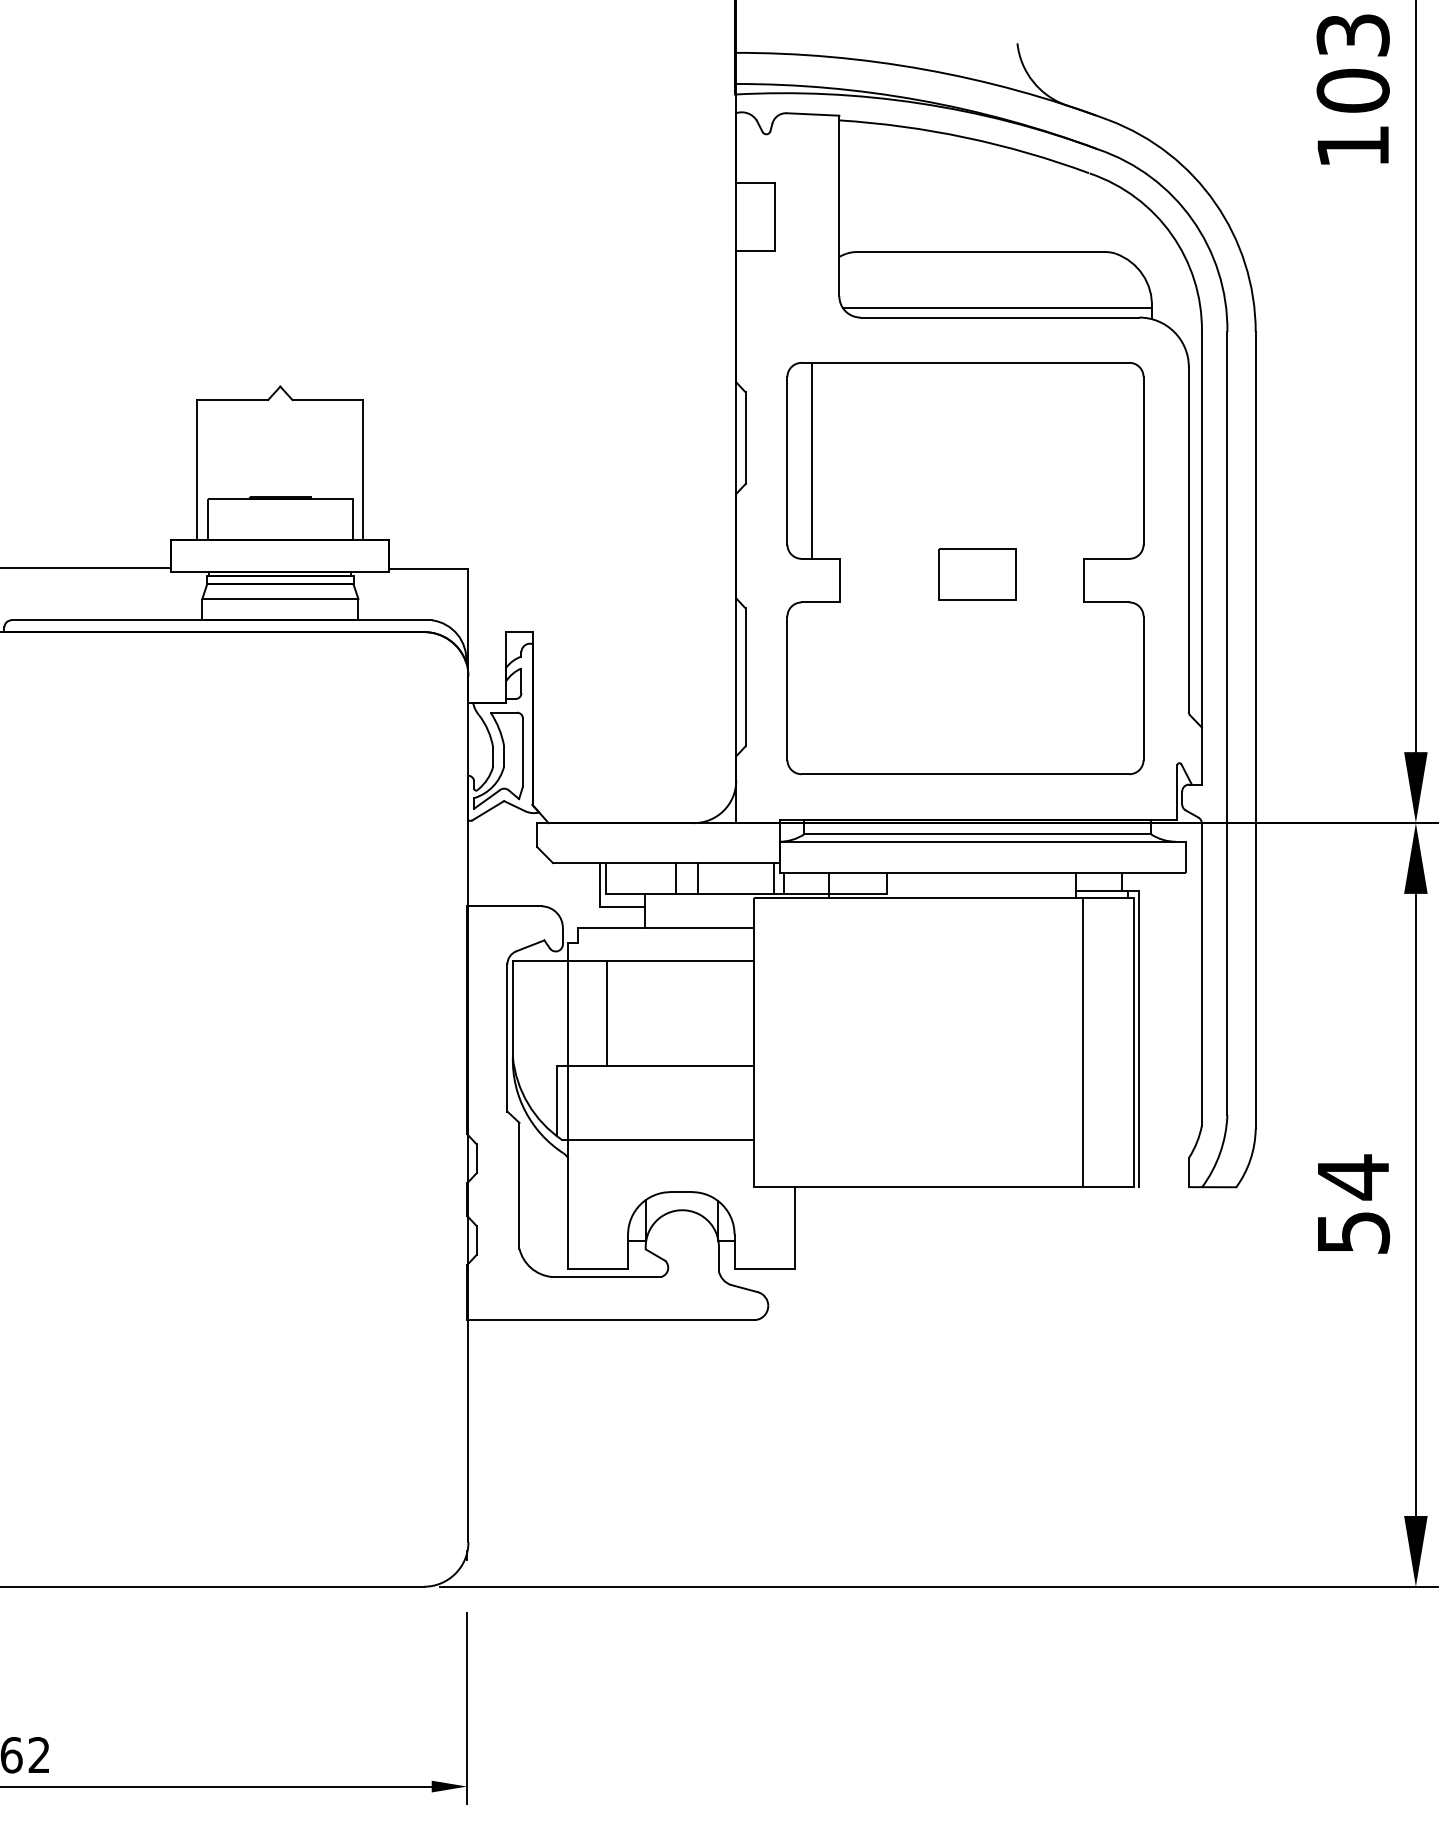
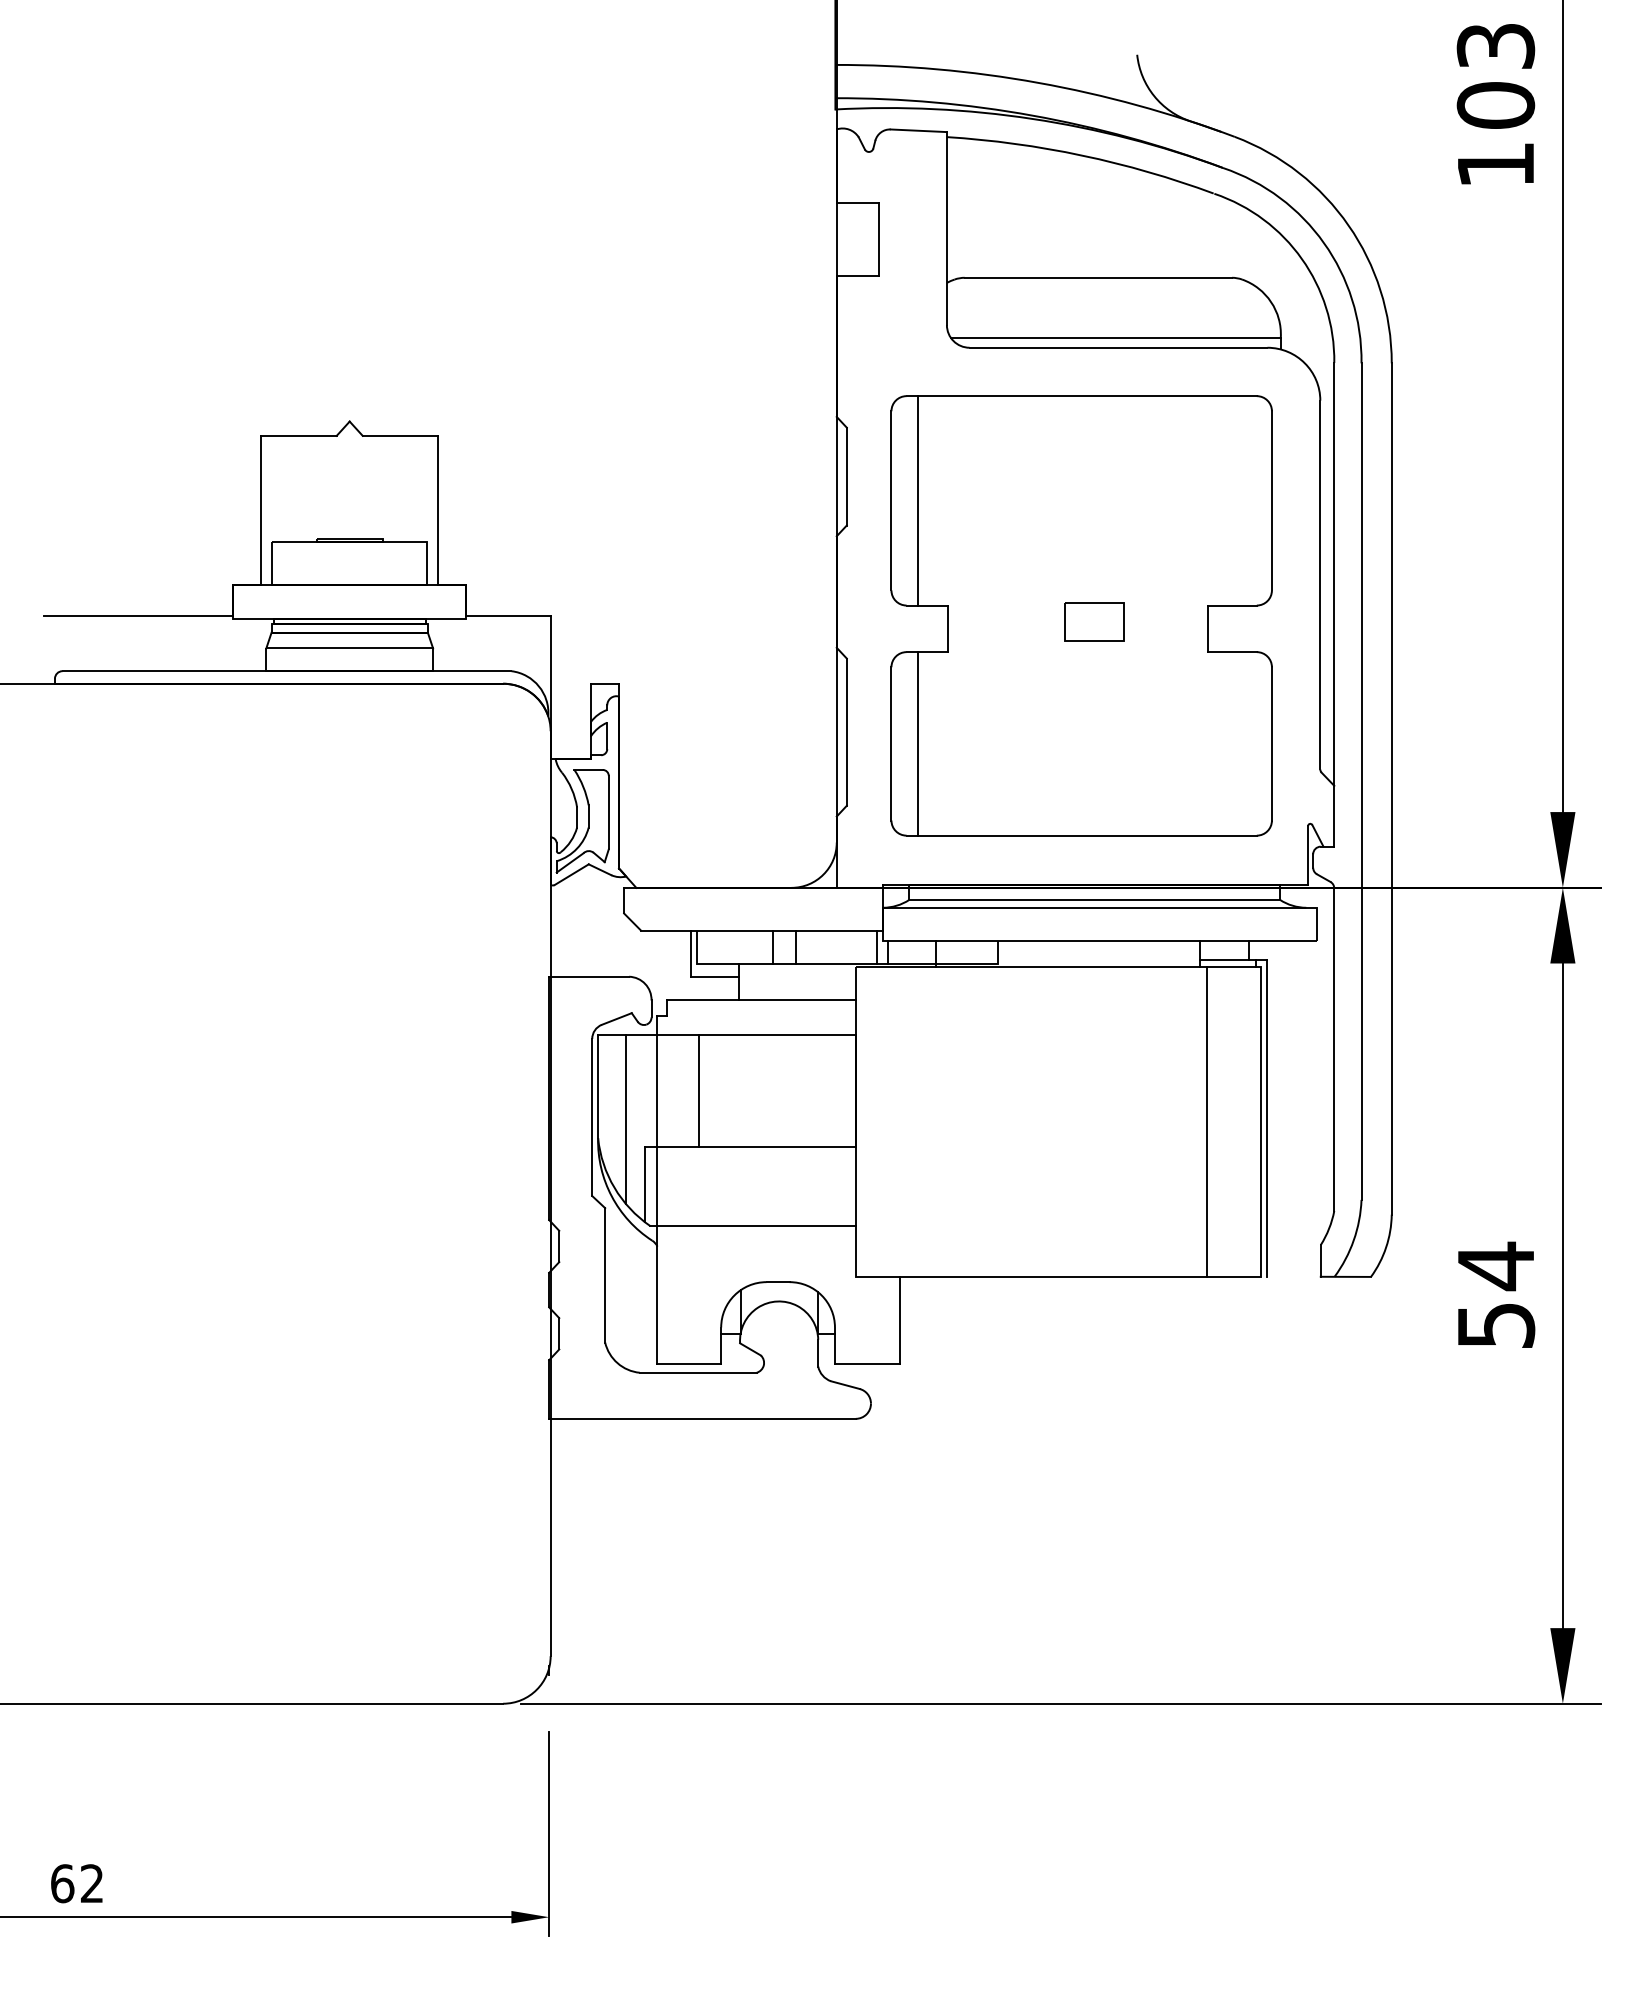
part: (977, 573) -> (1094, 621), size x0.71
line: (812, 687) -> (918, 743), added
line: (539, 1039) -> (626, 1119), added

